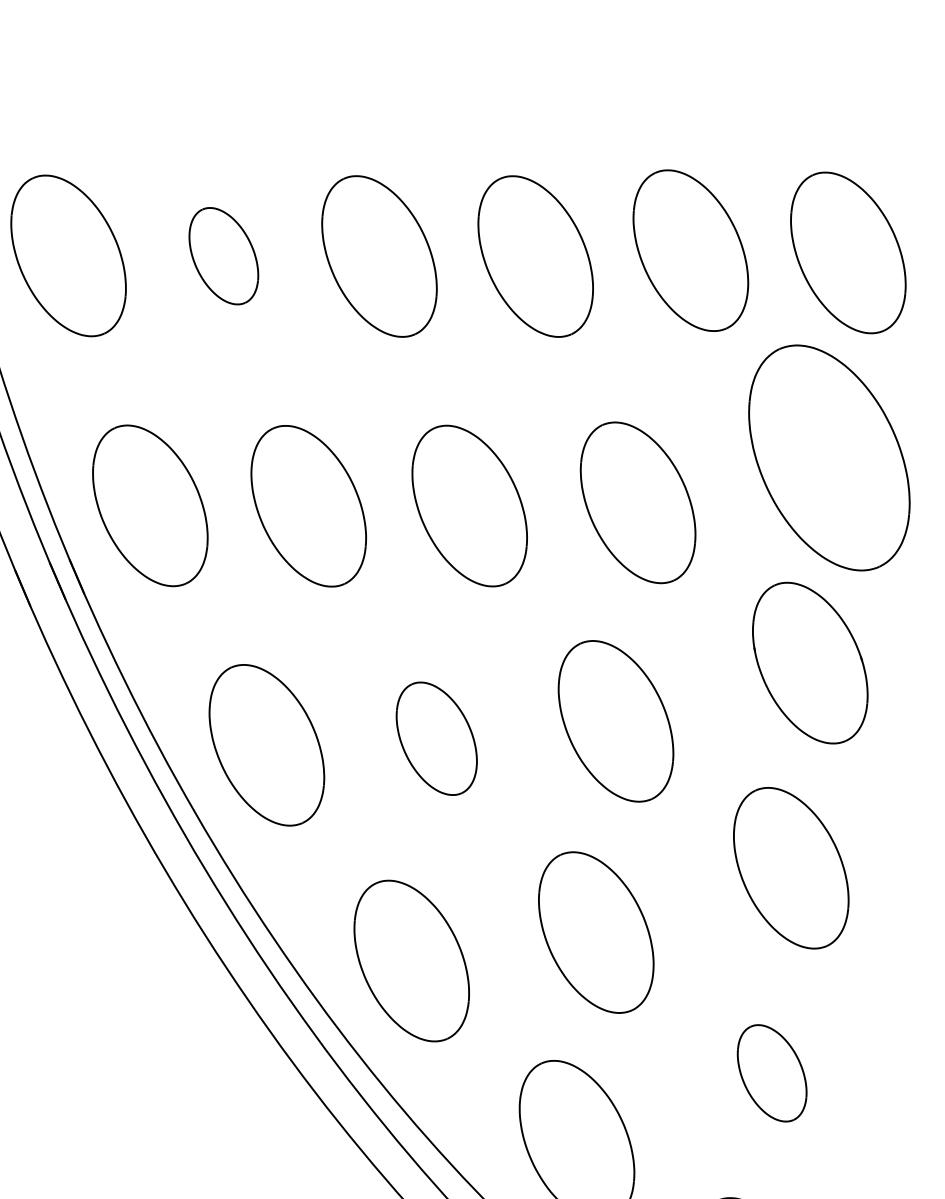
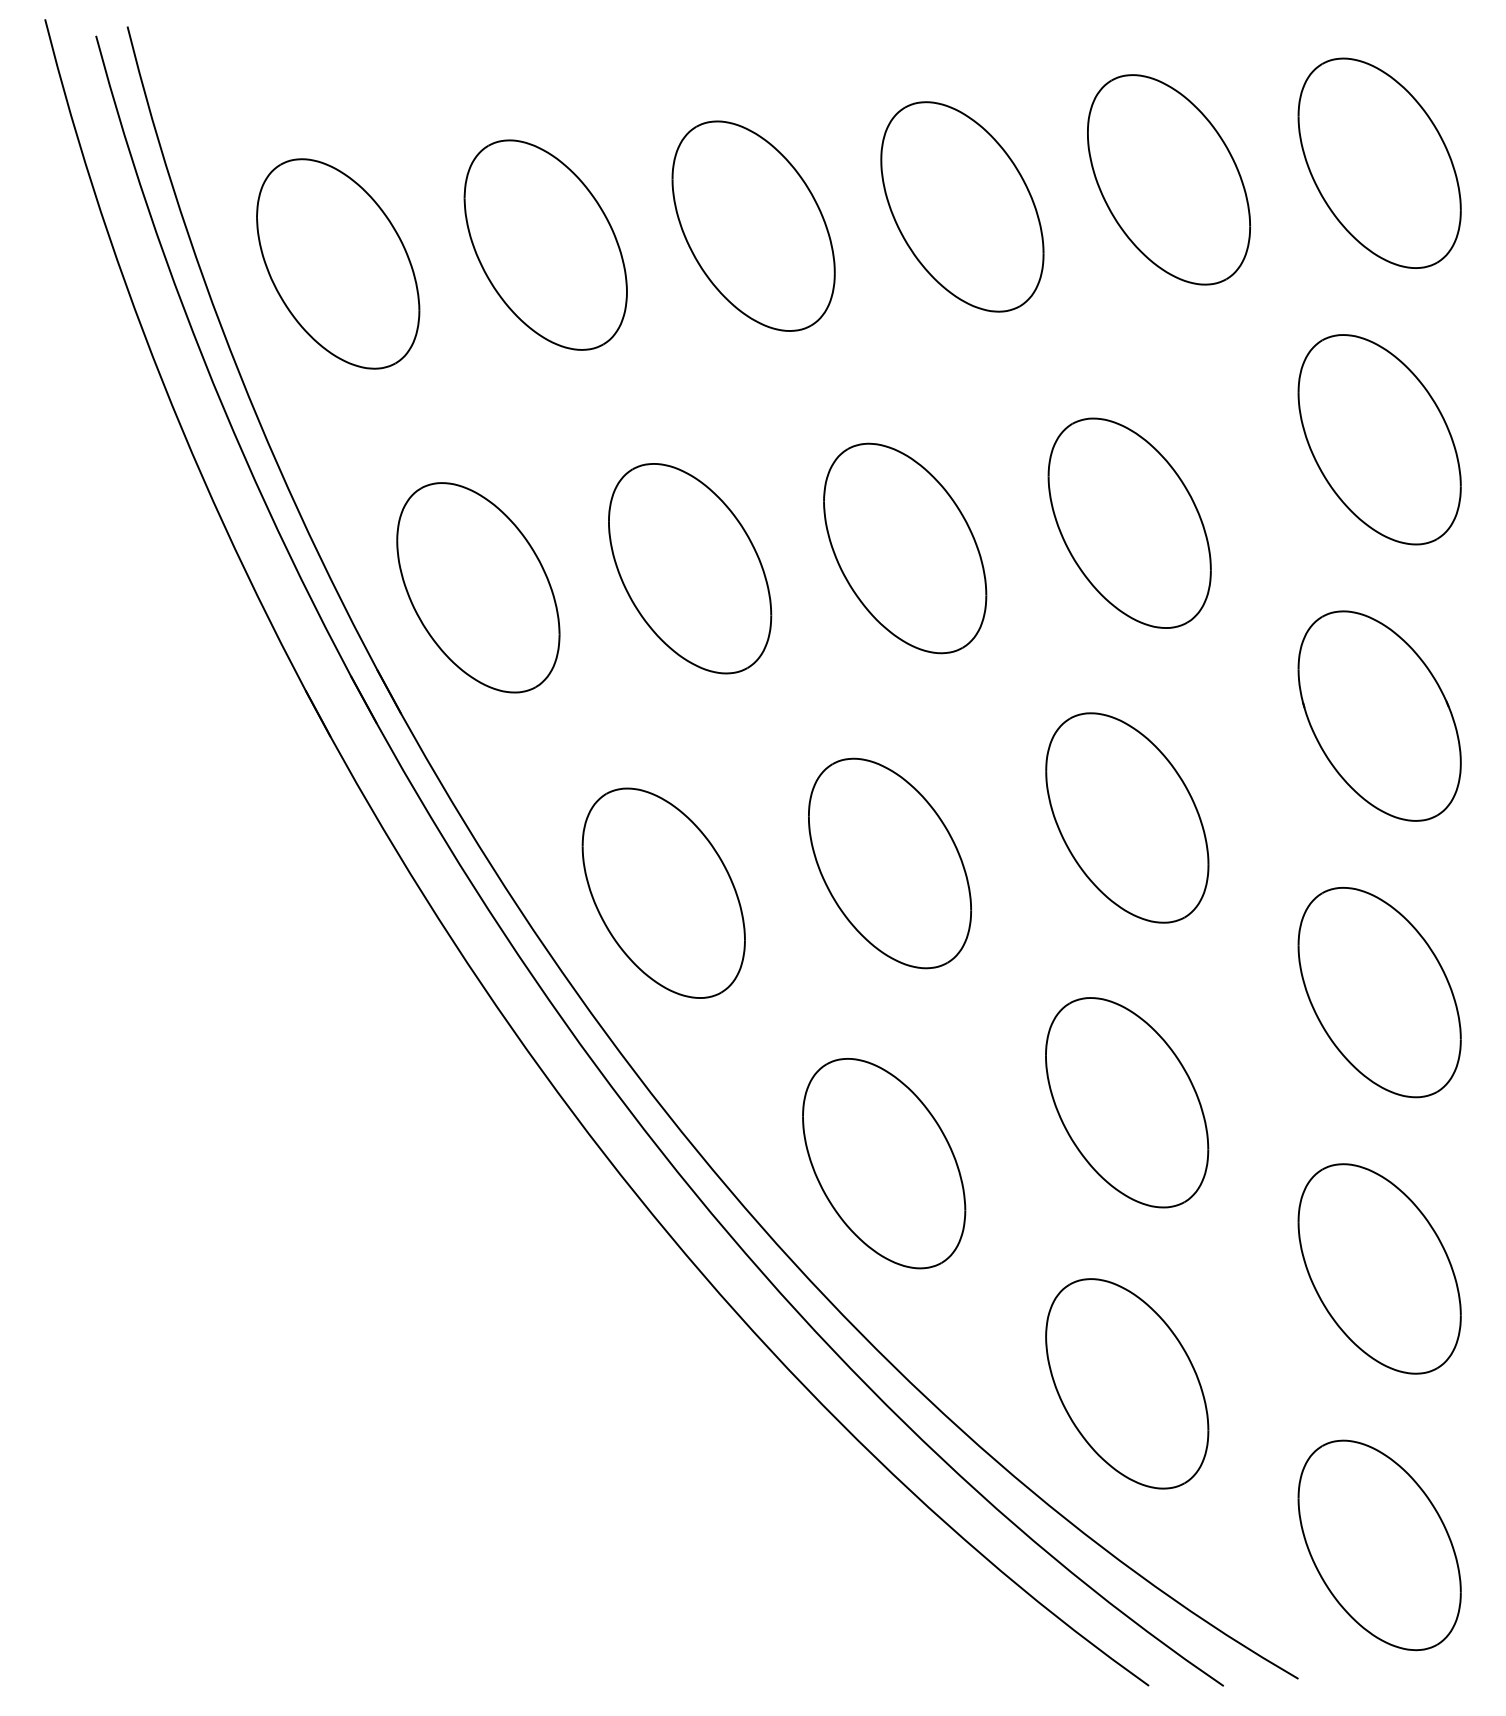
part: (223, 255) -> (545, 244), size x1.67
part: (829, 457) -> (1379, 439), size x0.71
part: (436, 738) -> (889, 863), size x1.43
part: (772, 1072) -> (1379, 1268), size x1.67

